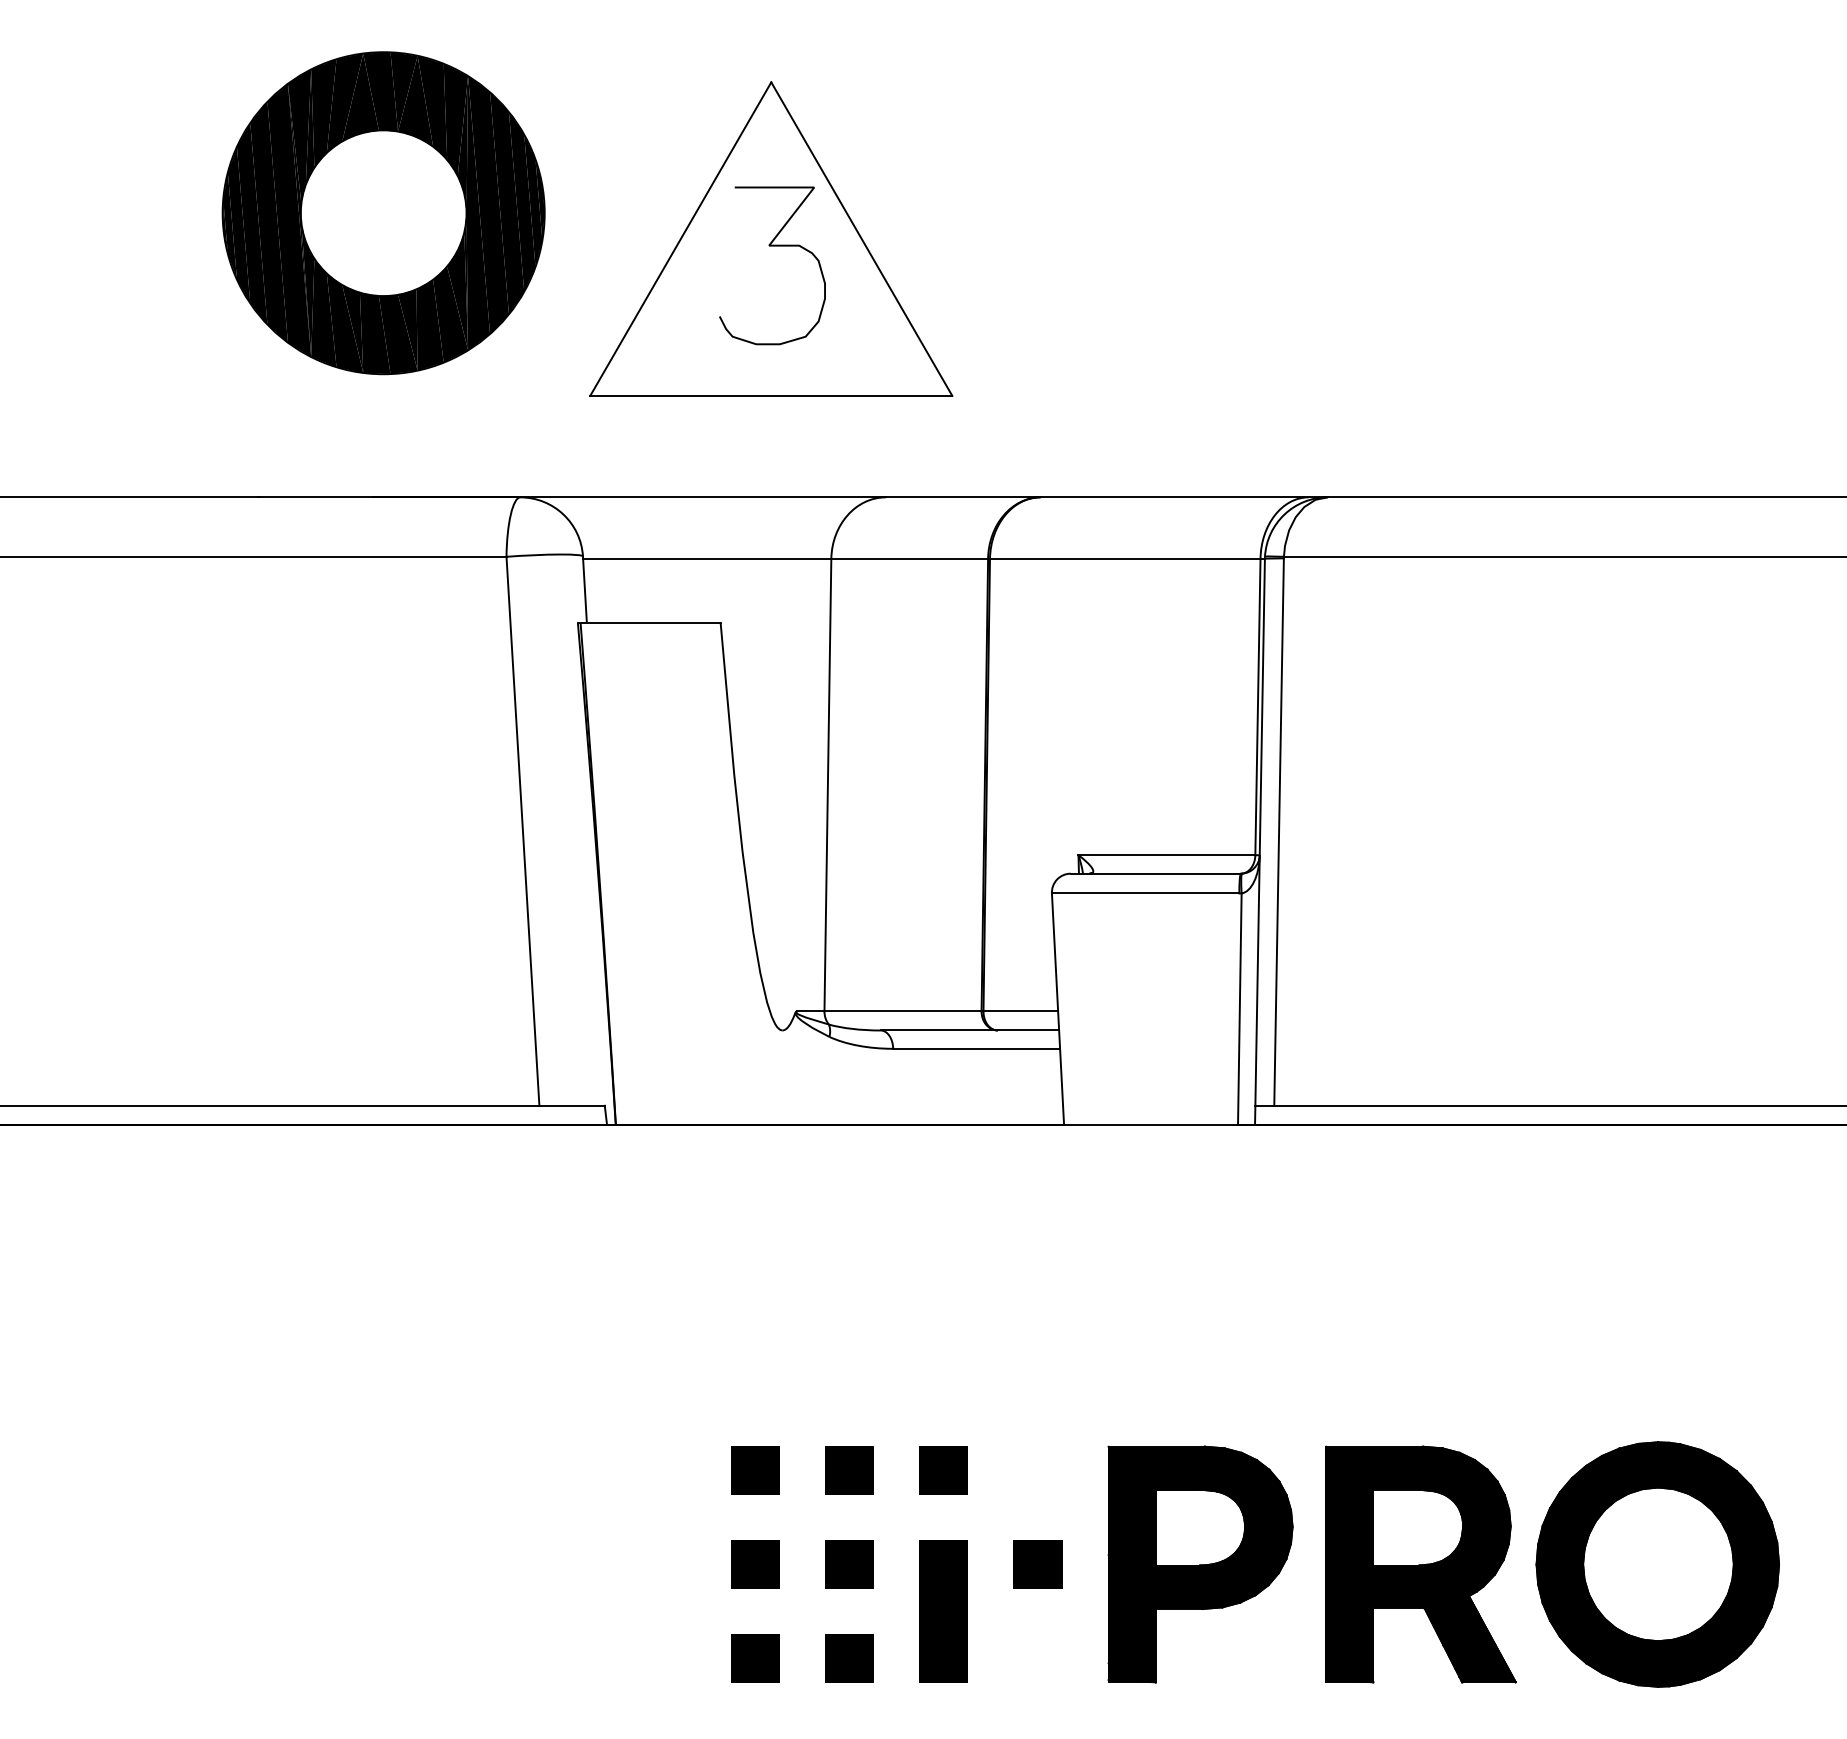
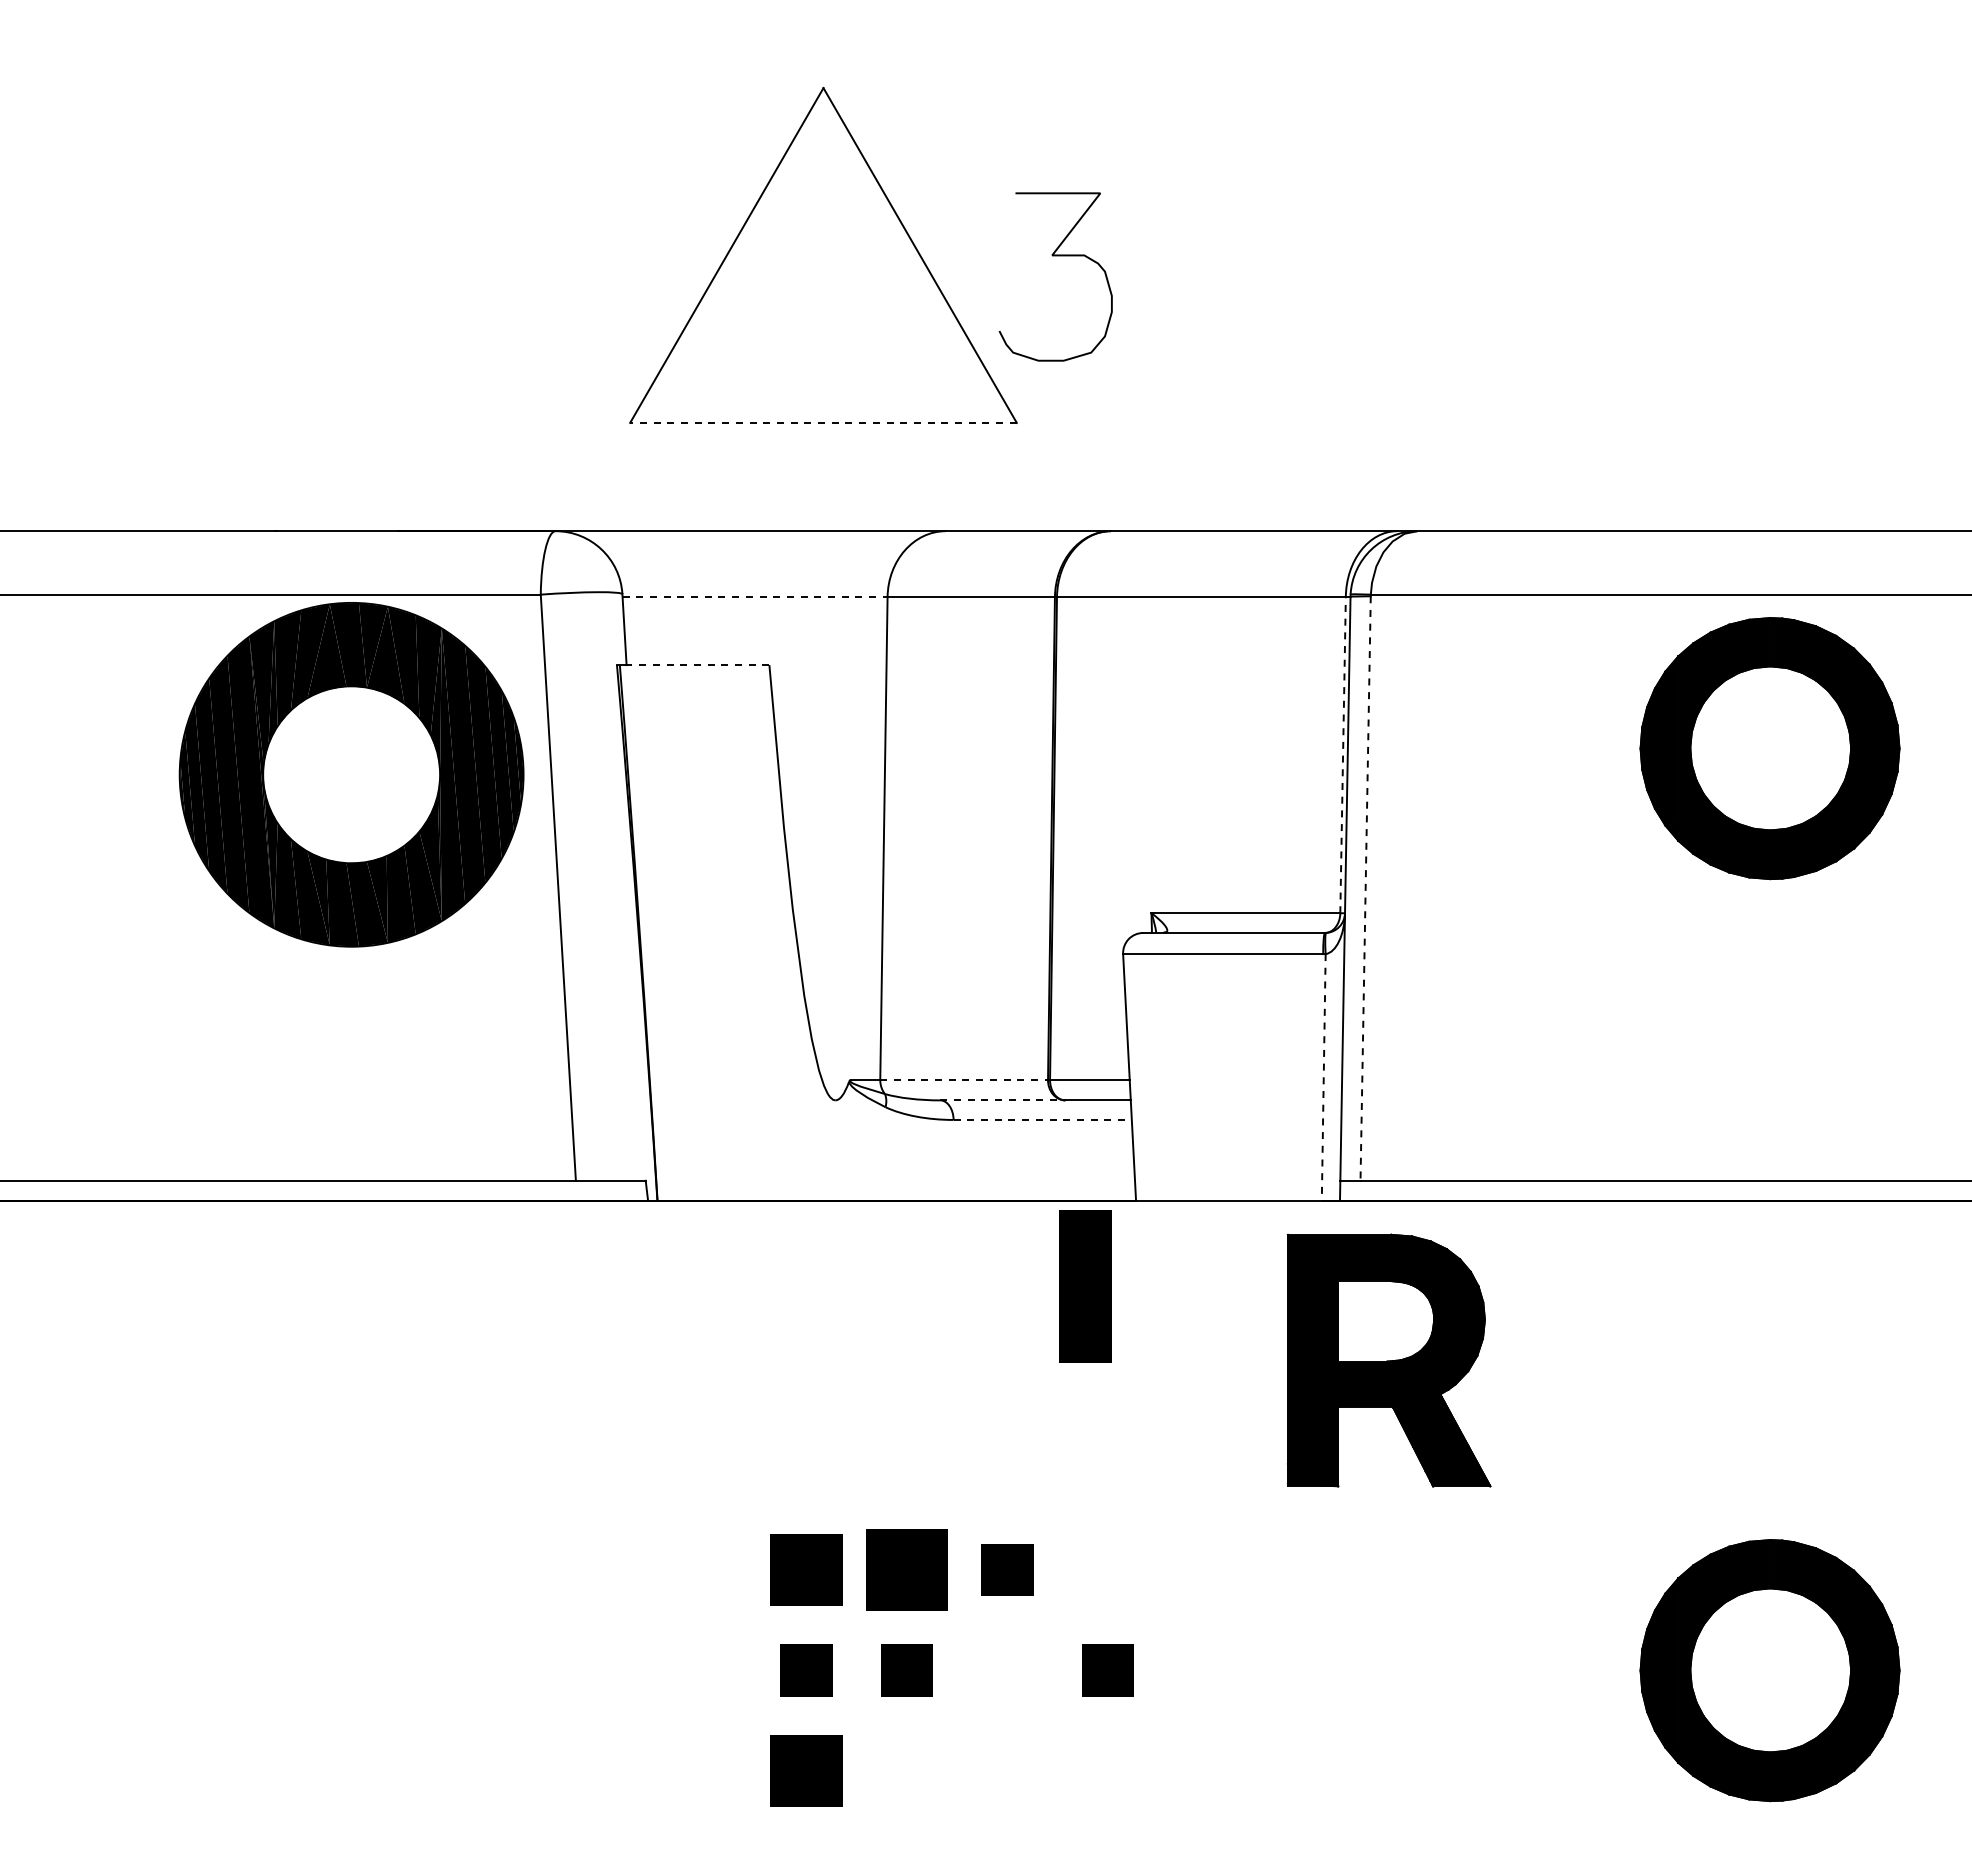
part: (383, 212) -> (351, 774), moved
curve: (772, 246) -> (1055, 256), moved
line: (771, 395) -> (823, 422), solid -> dashed
line: (707, 558) -> (755, 596), solid -> dashed
line: (653, 623) -> (697, 665), solid -> dashed
part: (1657, 700) -> (1769, 748), added
line: (1258, 706) -> (1343, 754), solid -> dashed
line: (1278, 832) -> (1365, 889), solid -> dashed
line: (1239, 1009) -> (1323, 1077), solid -> dashed
line: (903, 1010) -> (964, 1079), solid -> dashed
line: (938, 1030) -> (1002, 1100), solid -> dashed
line: (977, 1048) -> (1043, 1119), solid -> dashed
part: (755, 1469) -> (806, 1569), size x1.4
part: (849, 1469) -> (906, 1569), size x1.6
part: (1200, 1564) -> (1281, 1670), removed
part: (1420, 1564) -> (1388, 1360), moved
part: (943, 1611) -> (1085, 1286), moved
part: (755, 1658) -> (806, 1770), size x1.4
part: (849, 1658) -> (906, 1770), removed

